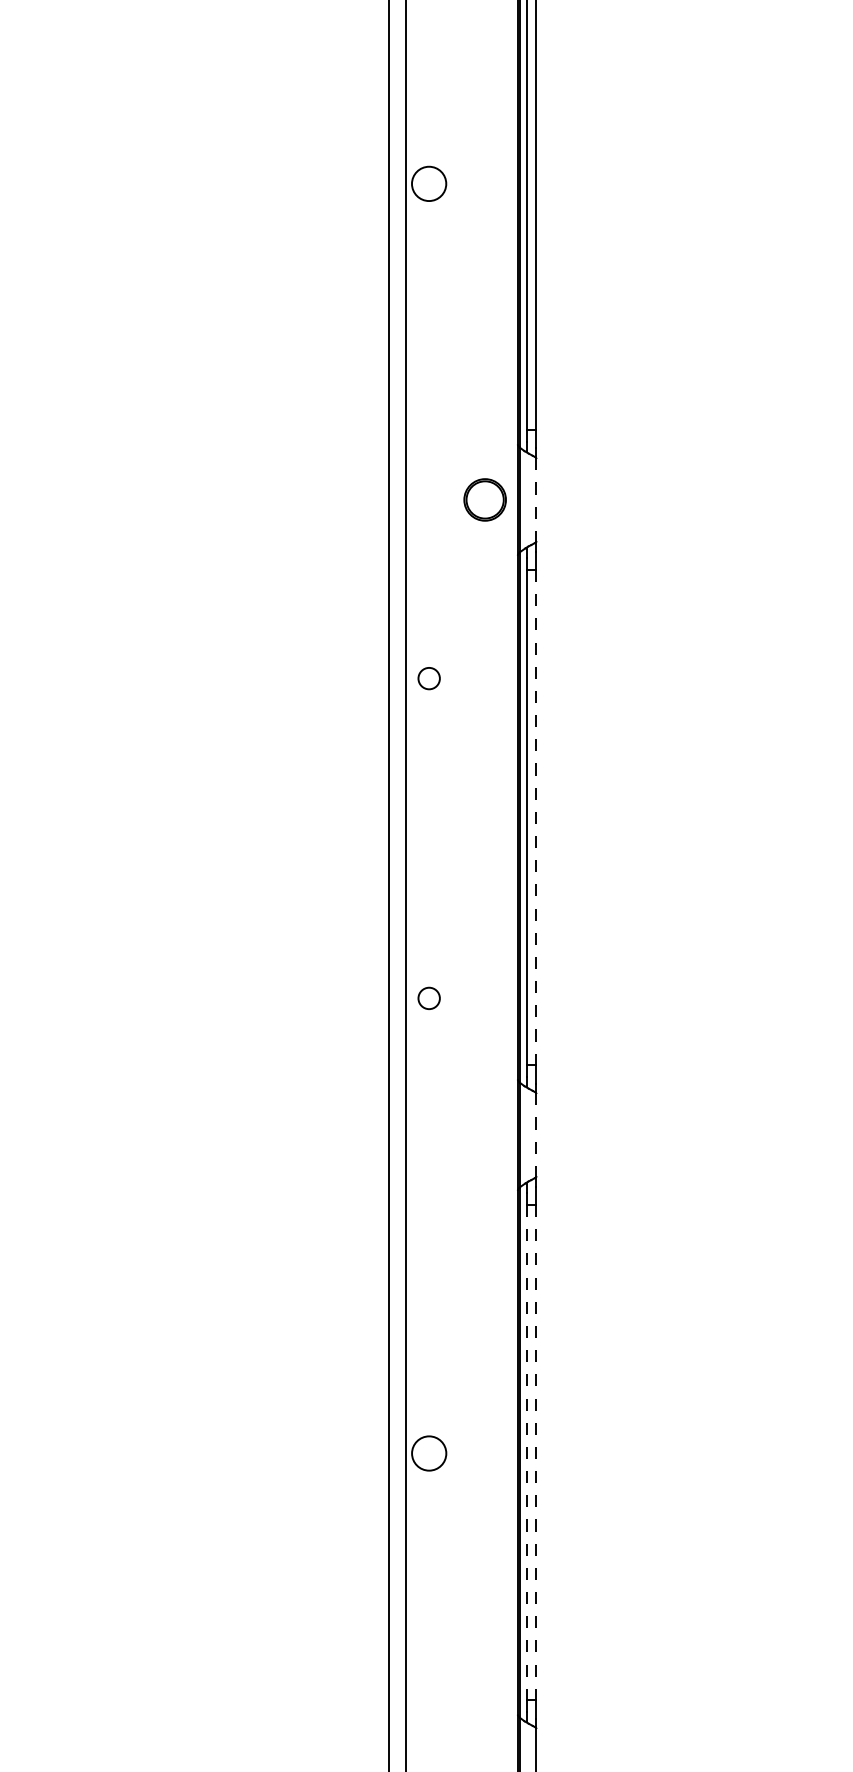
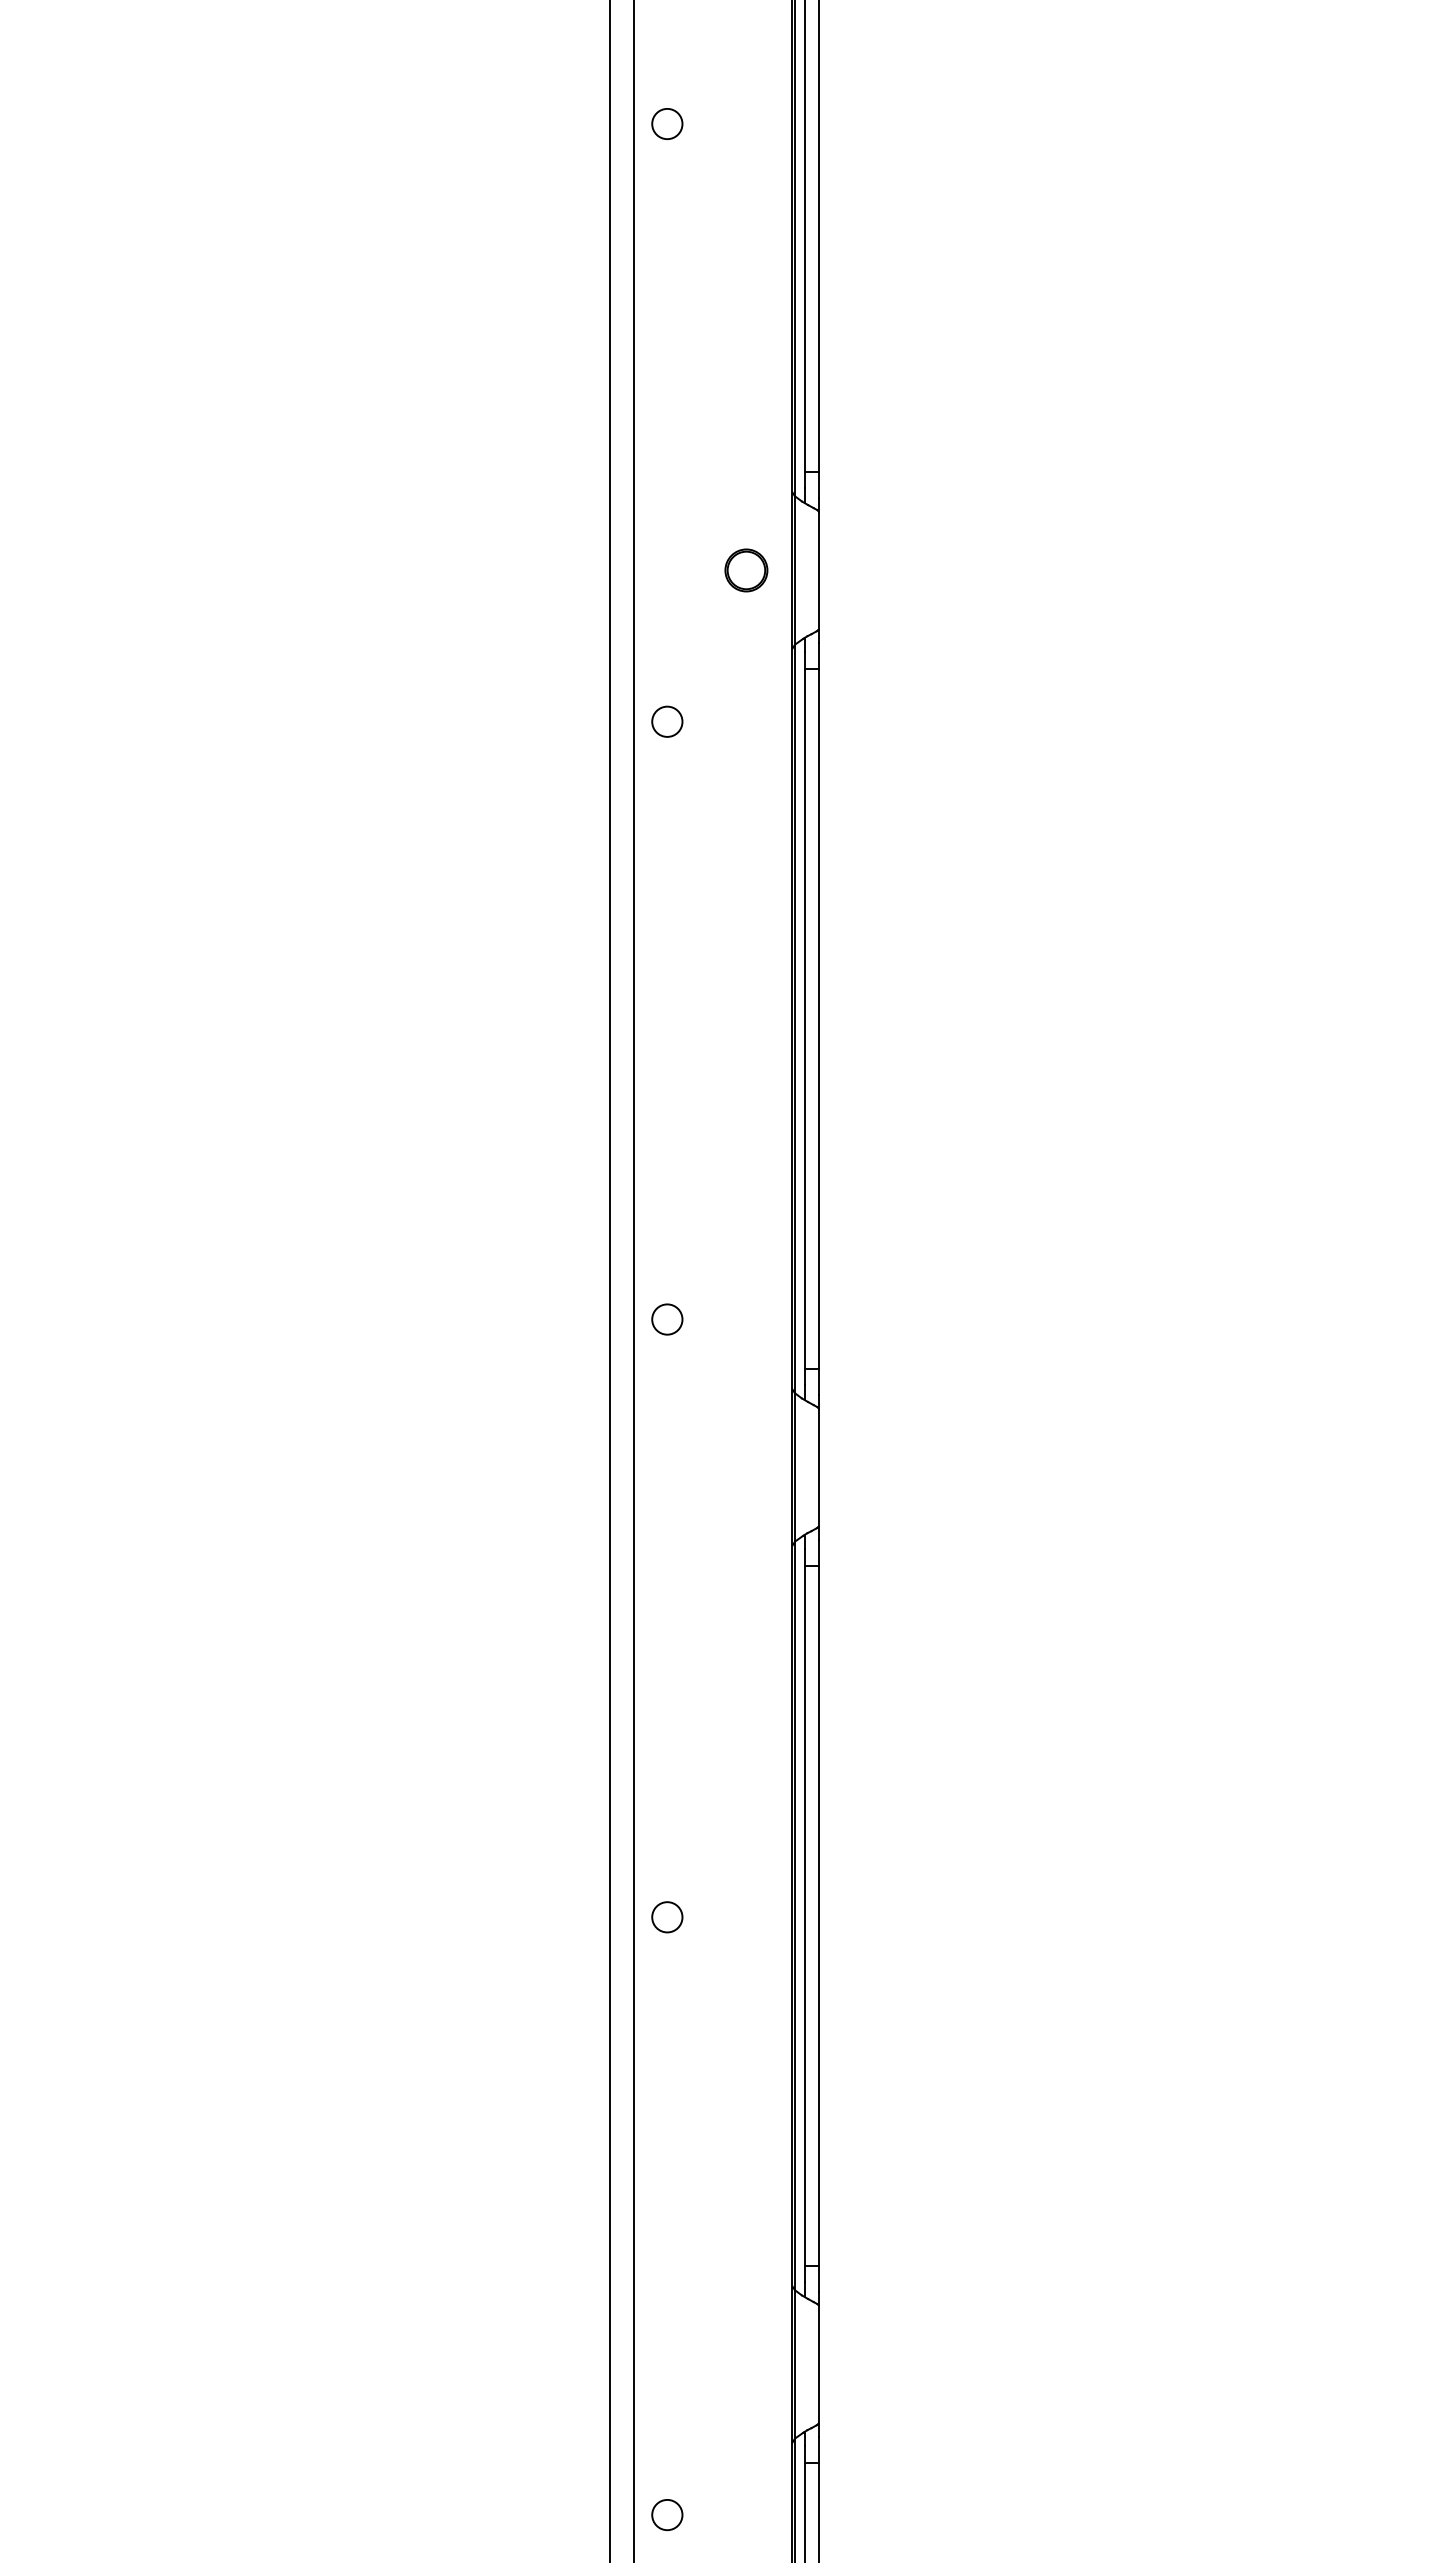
circle: (429, 183) -> (667, 123), size x0.62
part: (485, 499) -> (746, 570), size x0.71
line: (536, 500) -> (818, 571), dashed -> solid
circle: (429, 678) -> (667, 721), moved
line: (536, 817) -> (818, 1019), dashed -> solid
circle: (429, 998) -> (667, 1319), moved
line: (536, 1135) -> (818, 1468), dashed -> solid
line: (527, 1452) -> (805, 1916), dashed -> solid
line: (536, 1452) -> (818, 1916), dashed -> solid
circle: (429, 1453) -> (667, 1917), size x0.62

